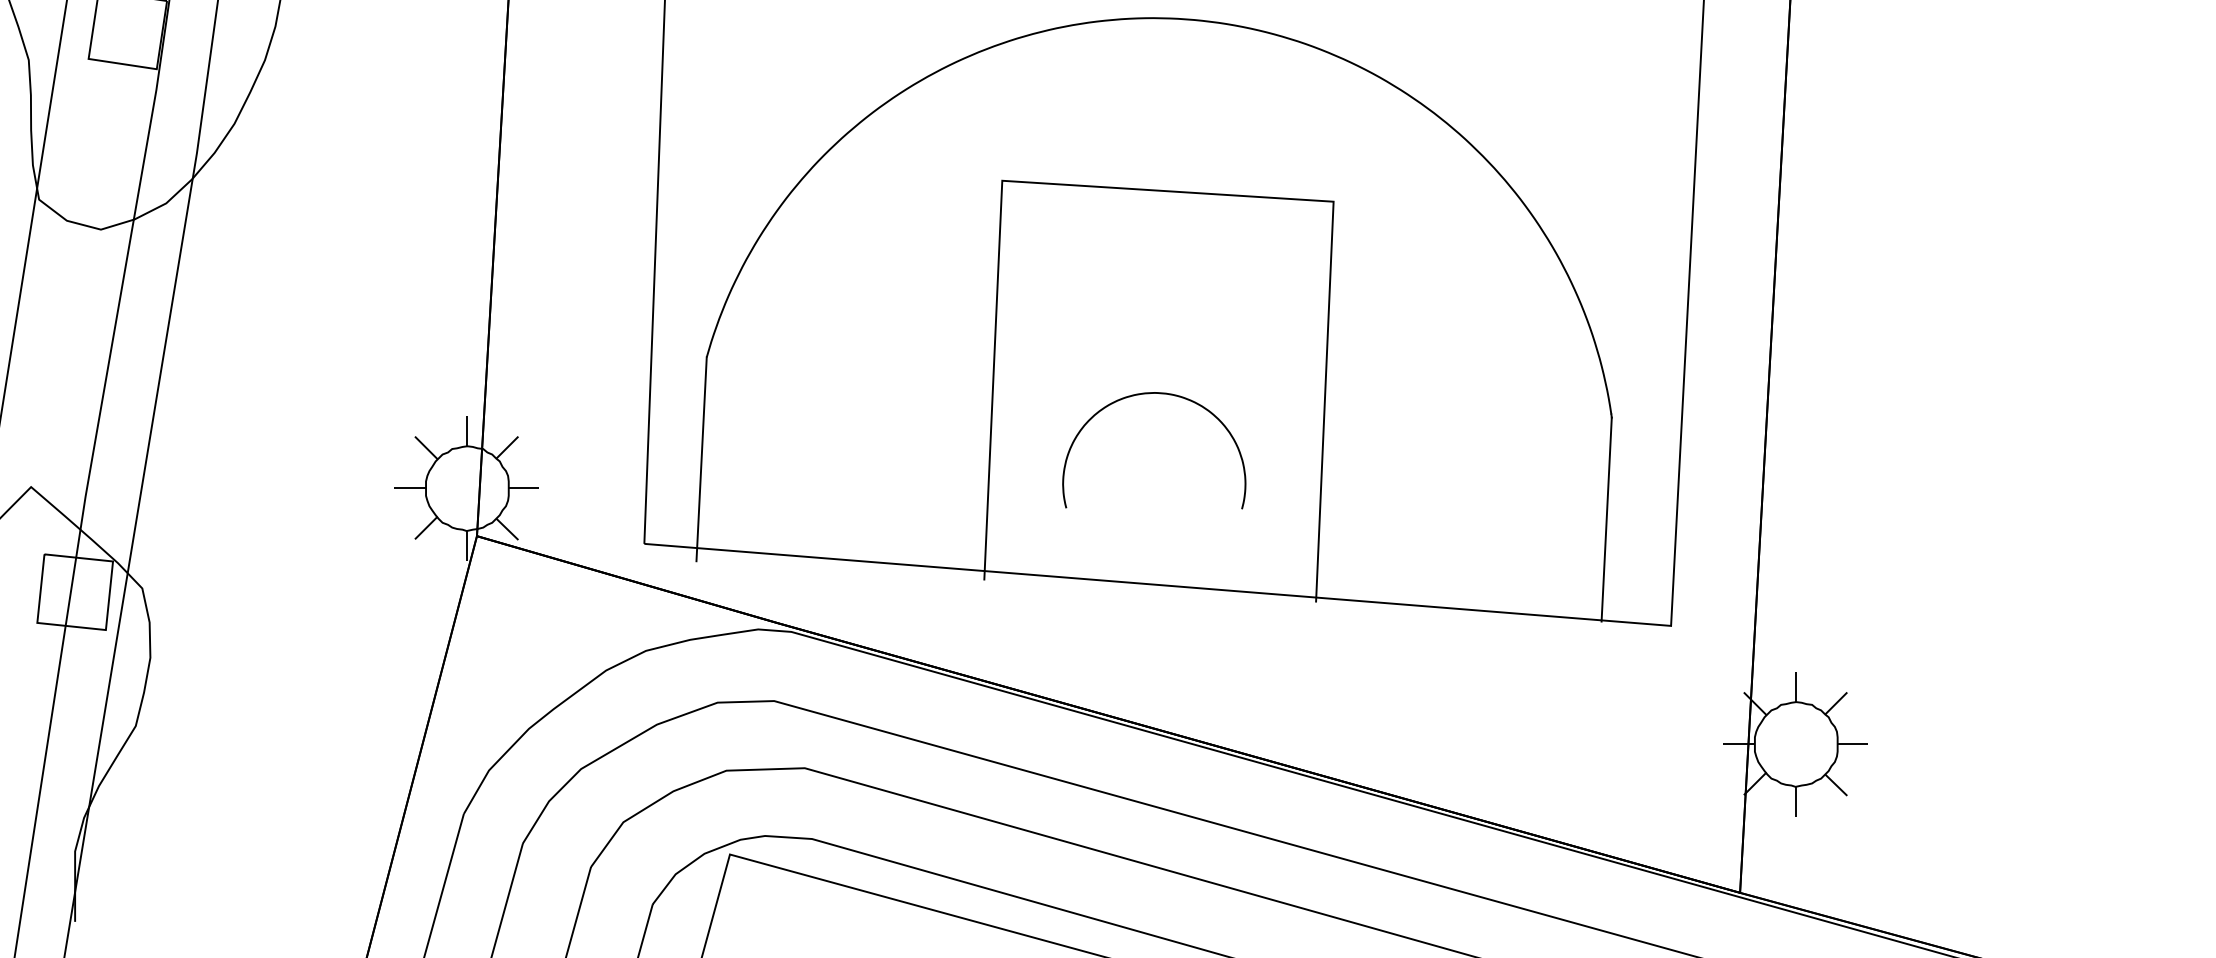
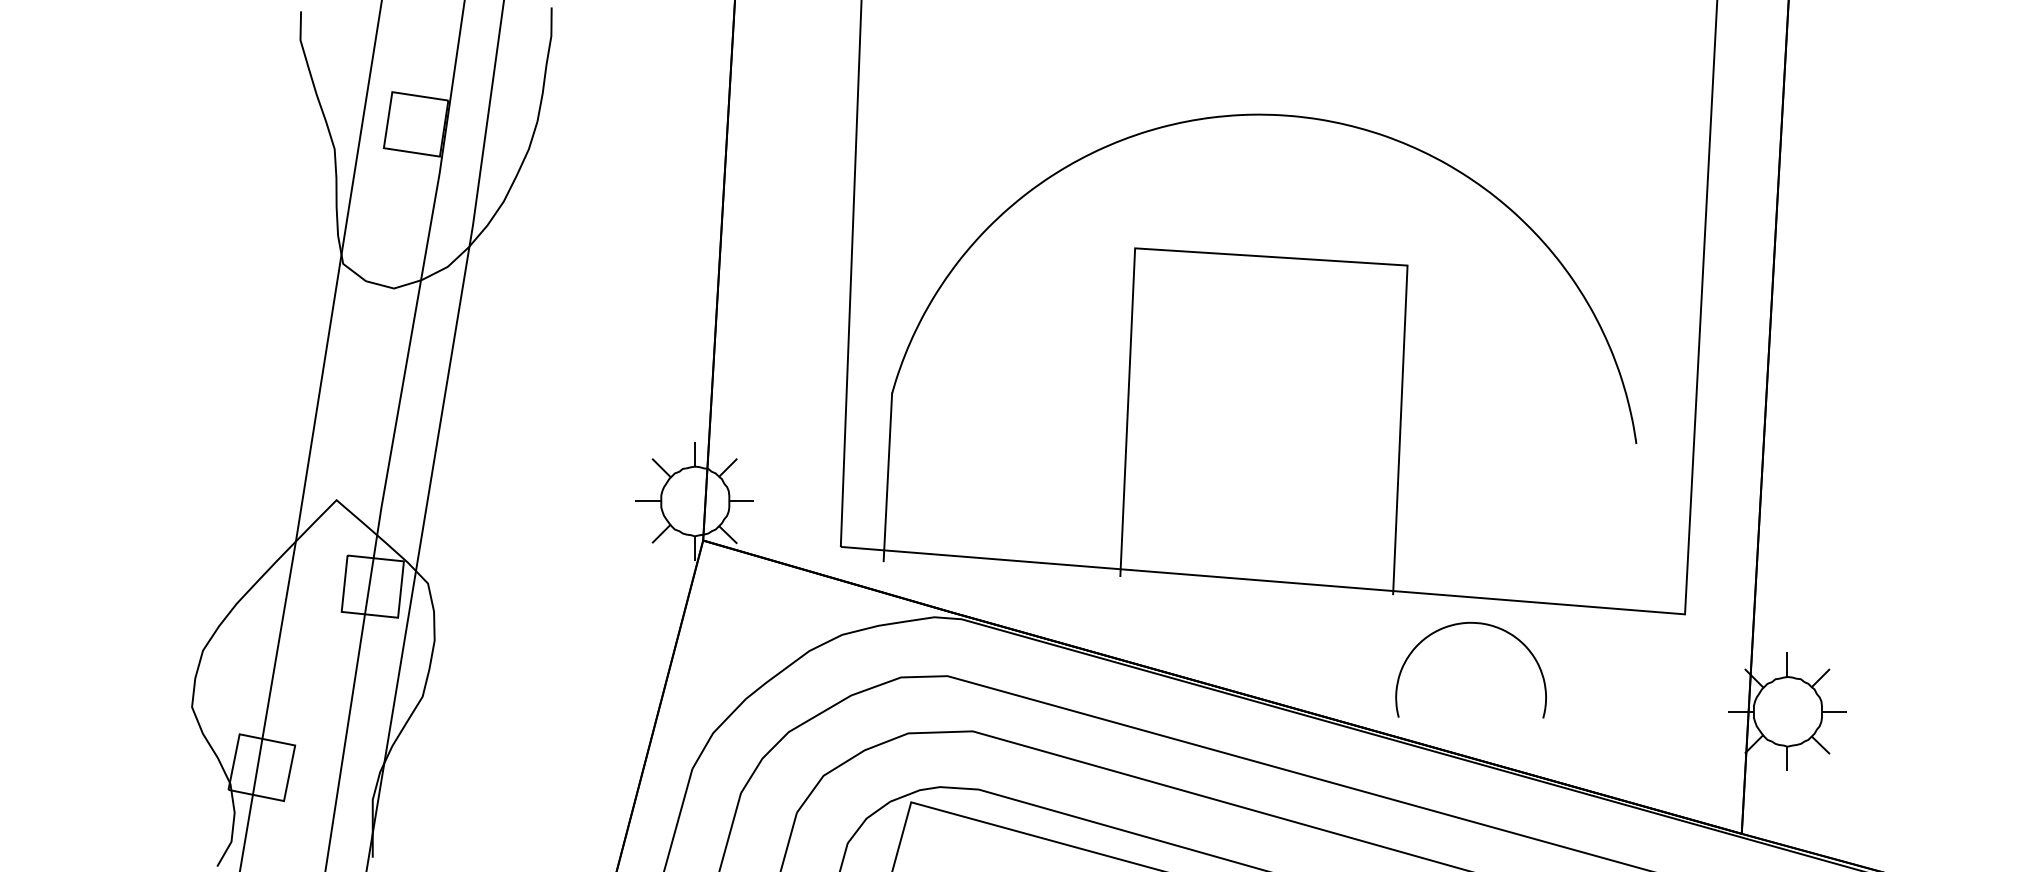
curve: (1145, 395) -> (1463, 624), moved
line: (1605, 519) -> (1631, 526), removed

